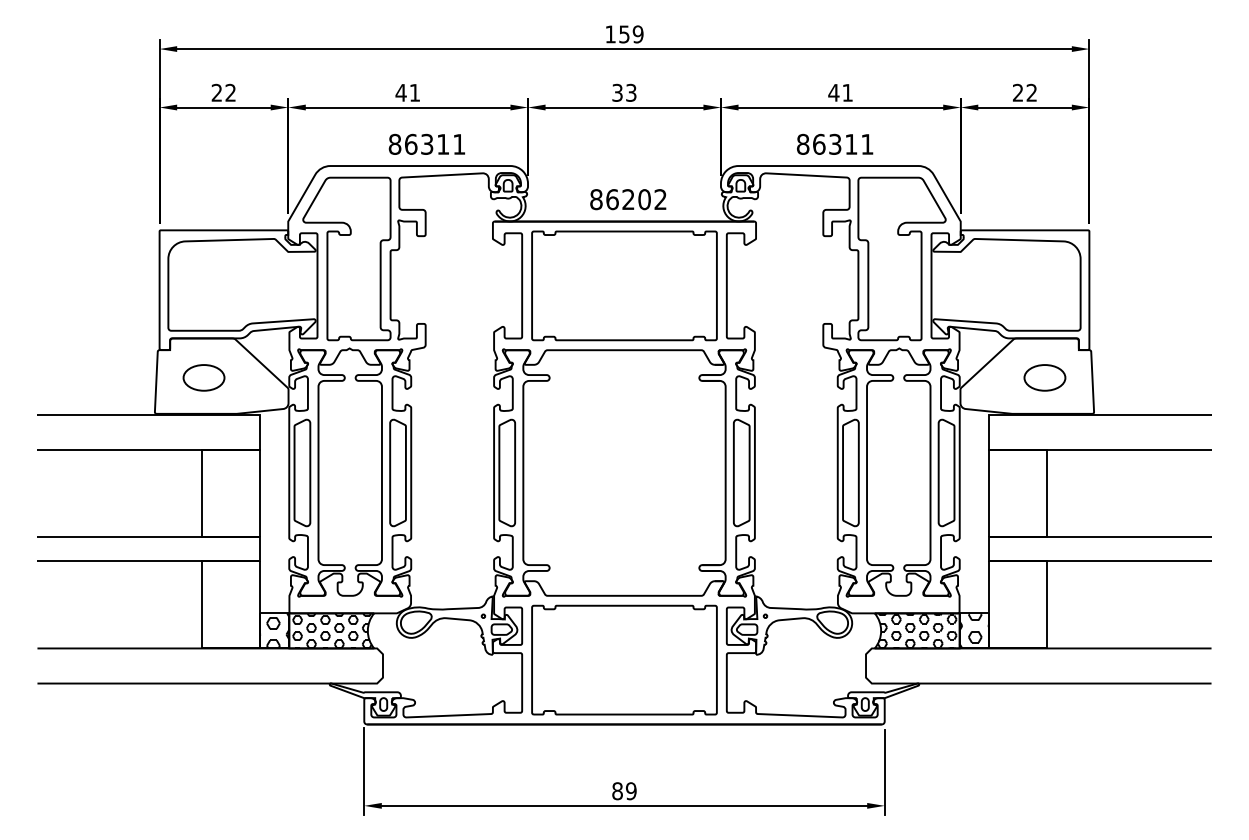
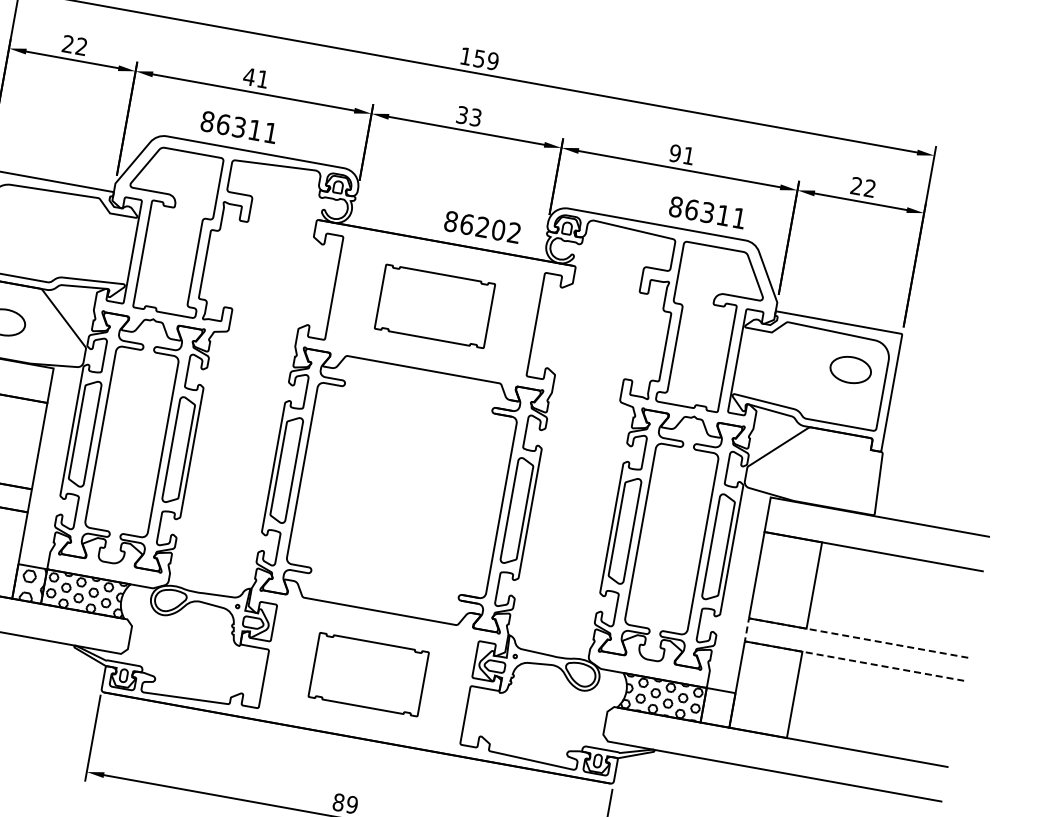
text: (833, 92) -> (674, 153), 41 -> 91
text: (426, 143) -> (238, 126), moved
text: (835, 143) -> (708, 211), moved
text: (628, 199) -> (482, 227), moved
part: (624, 285) -> (435, 305), size x0.6
part: (1044, 377) -> (850, 369), moved
line: (988, 549) -> (746, 630), solid -> dashed
hatch: (973, 630) -> (717, 707), removed
part: (624, 659) -> (368, 674), size x0.6

